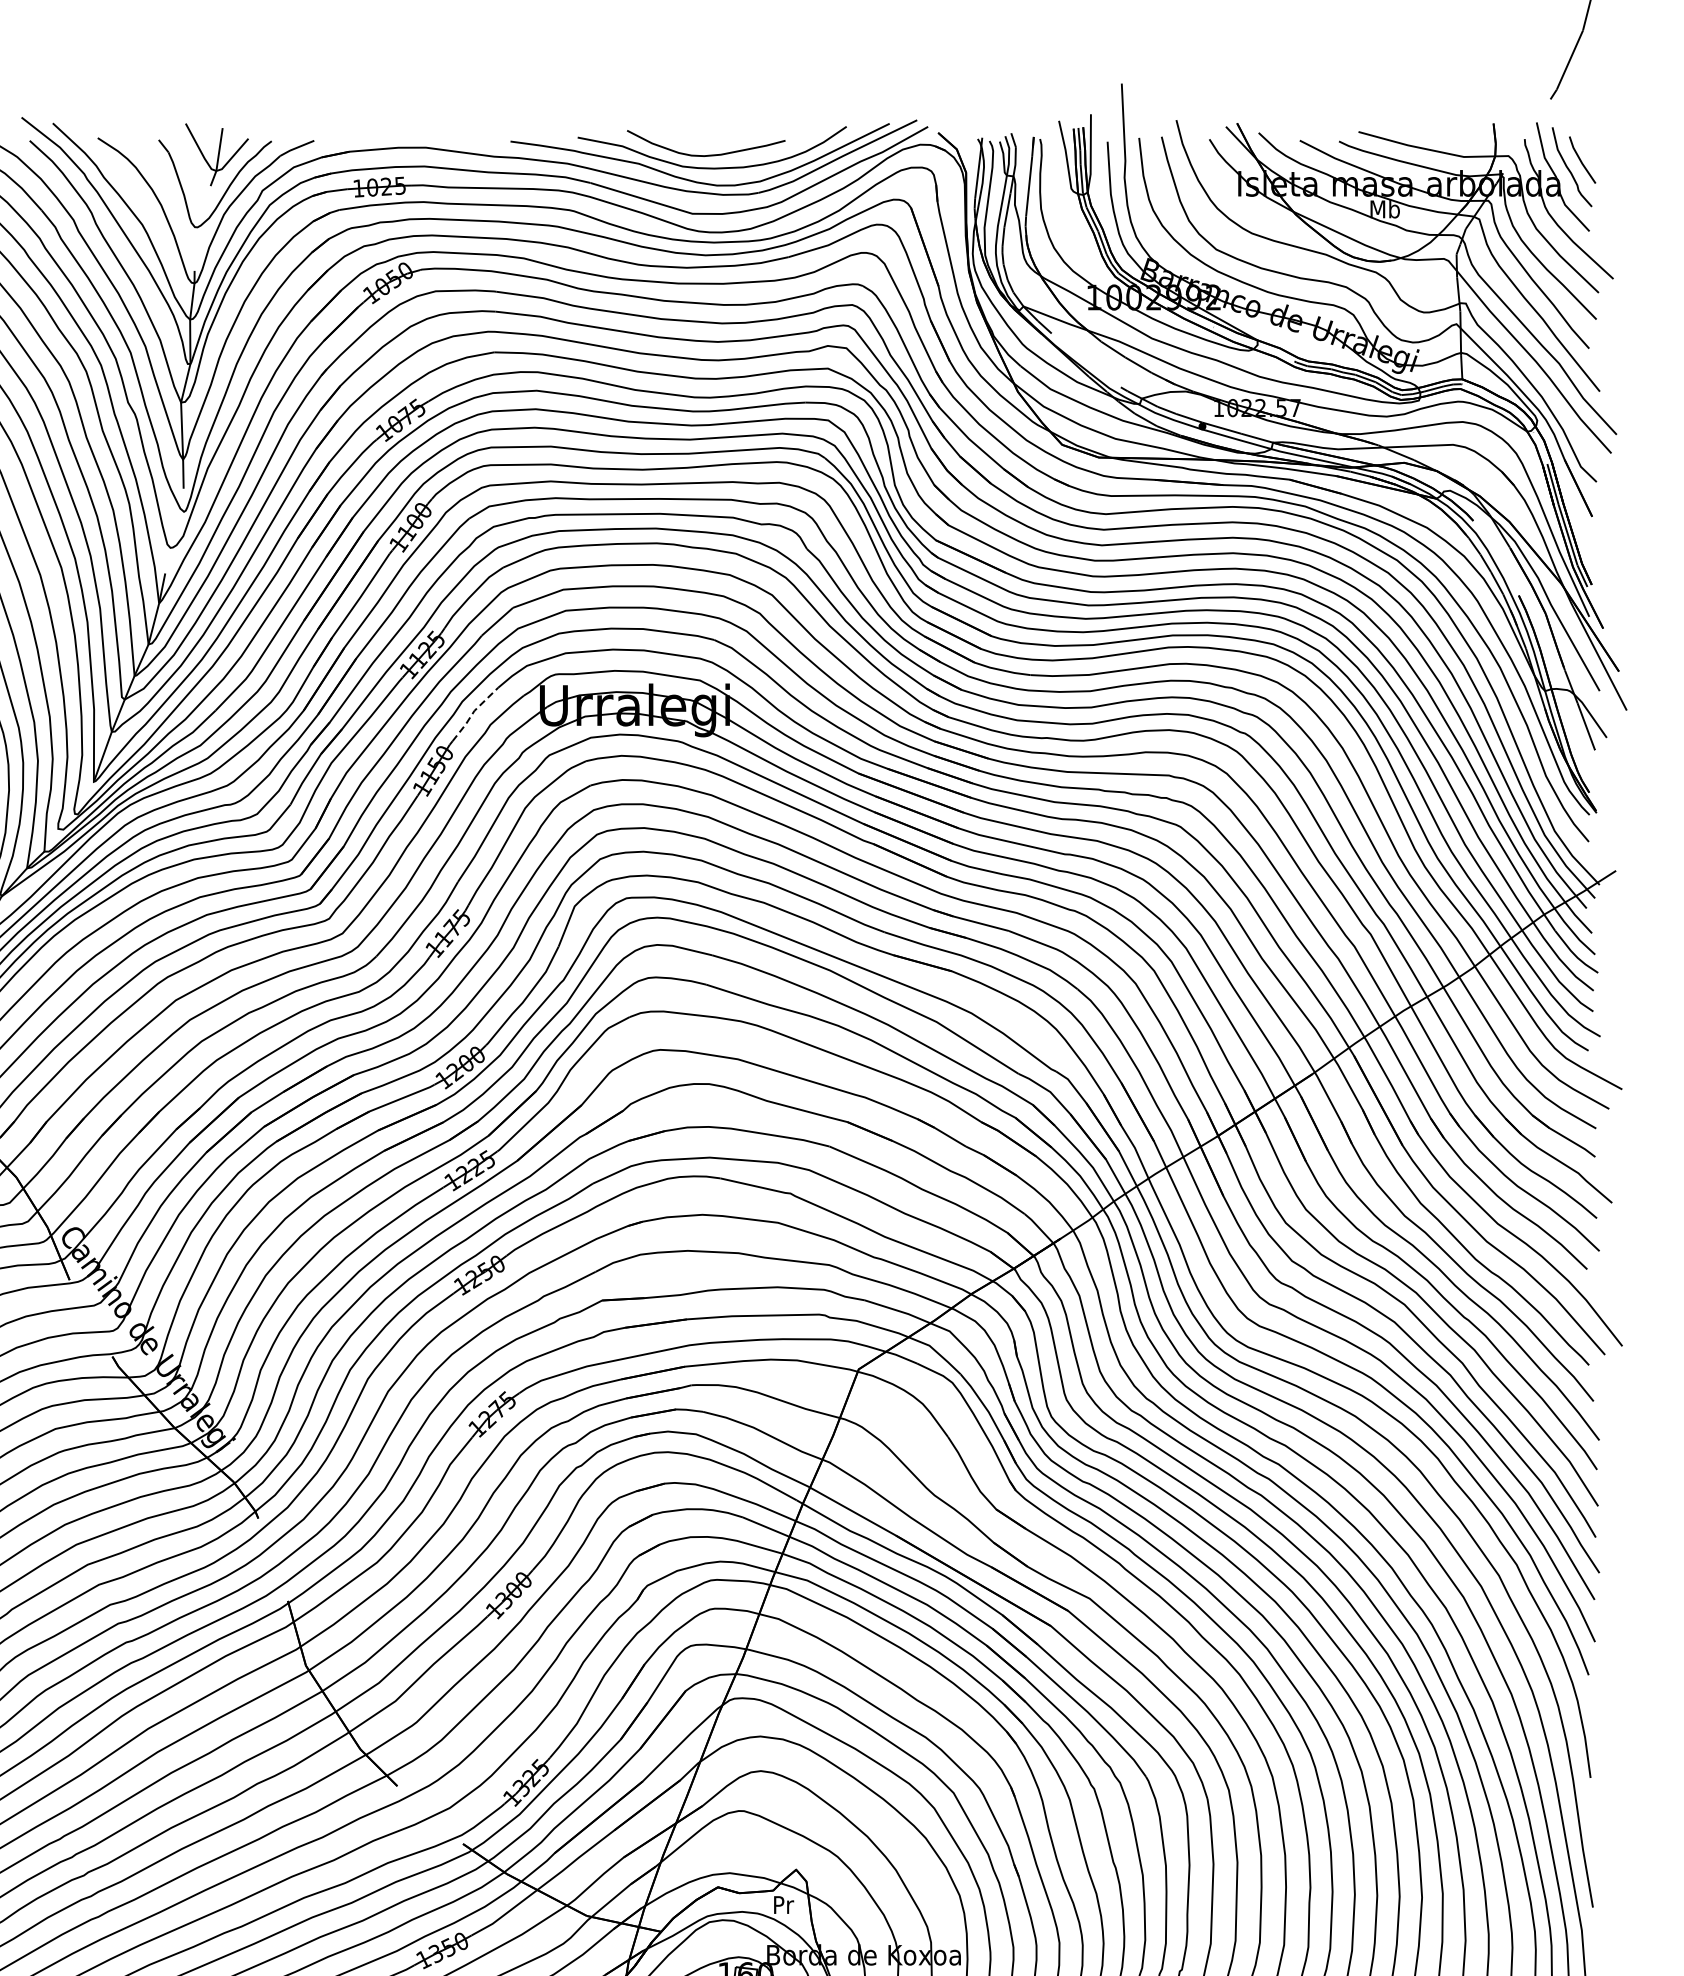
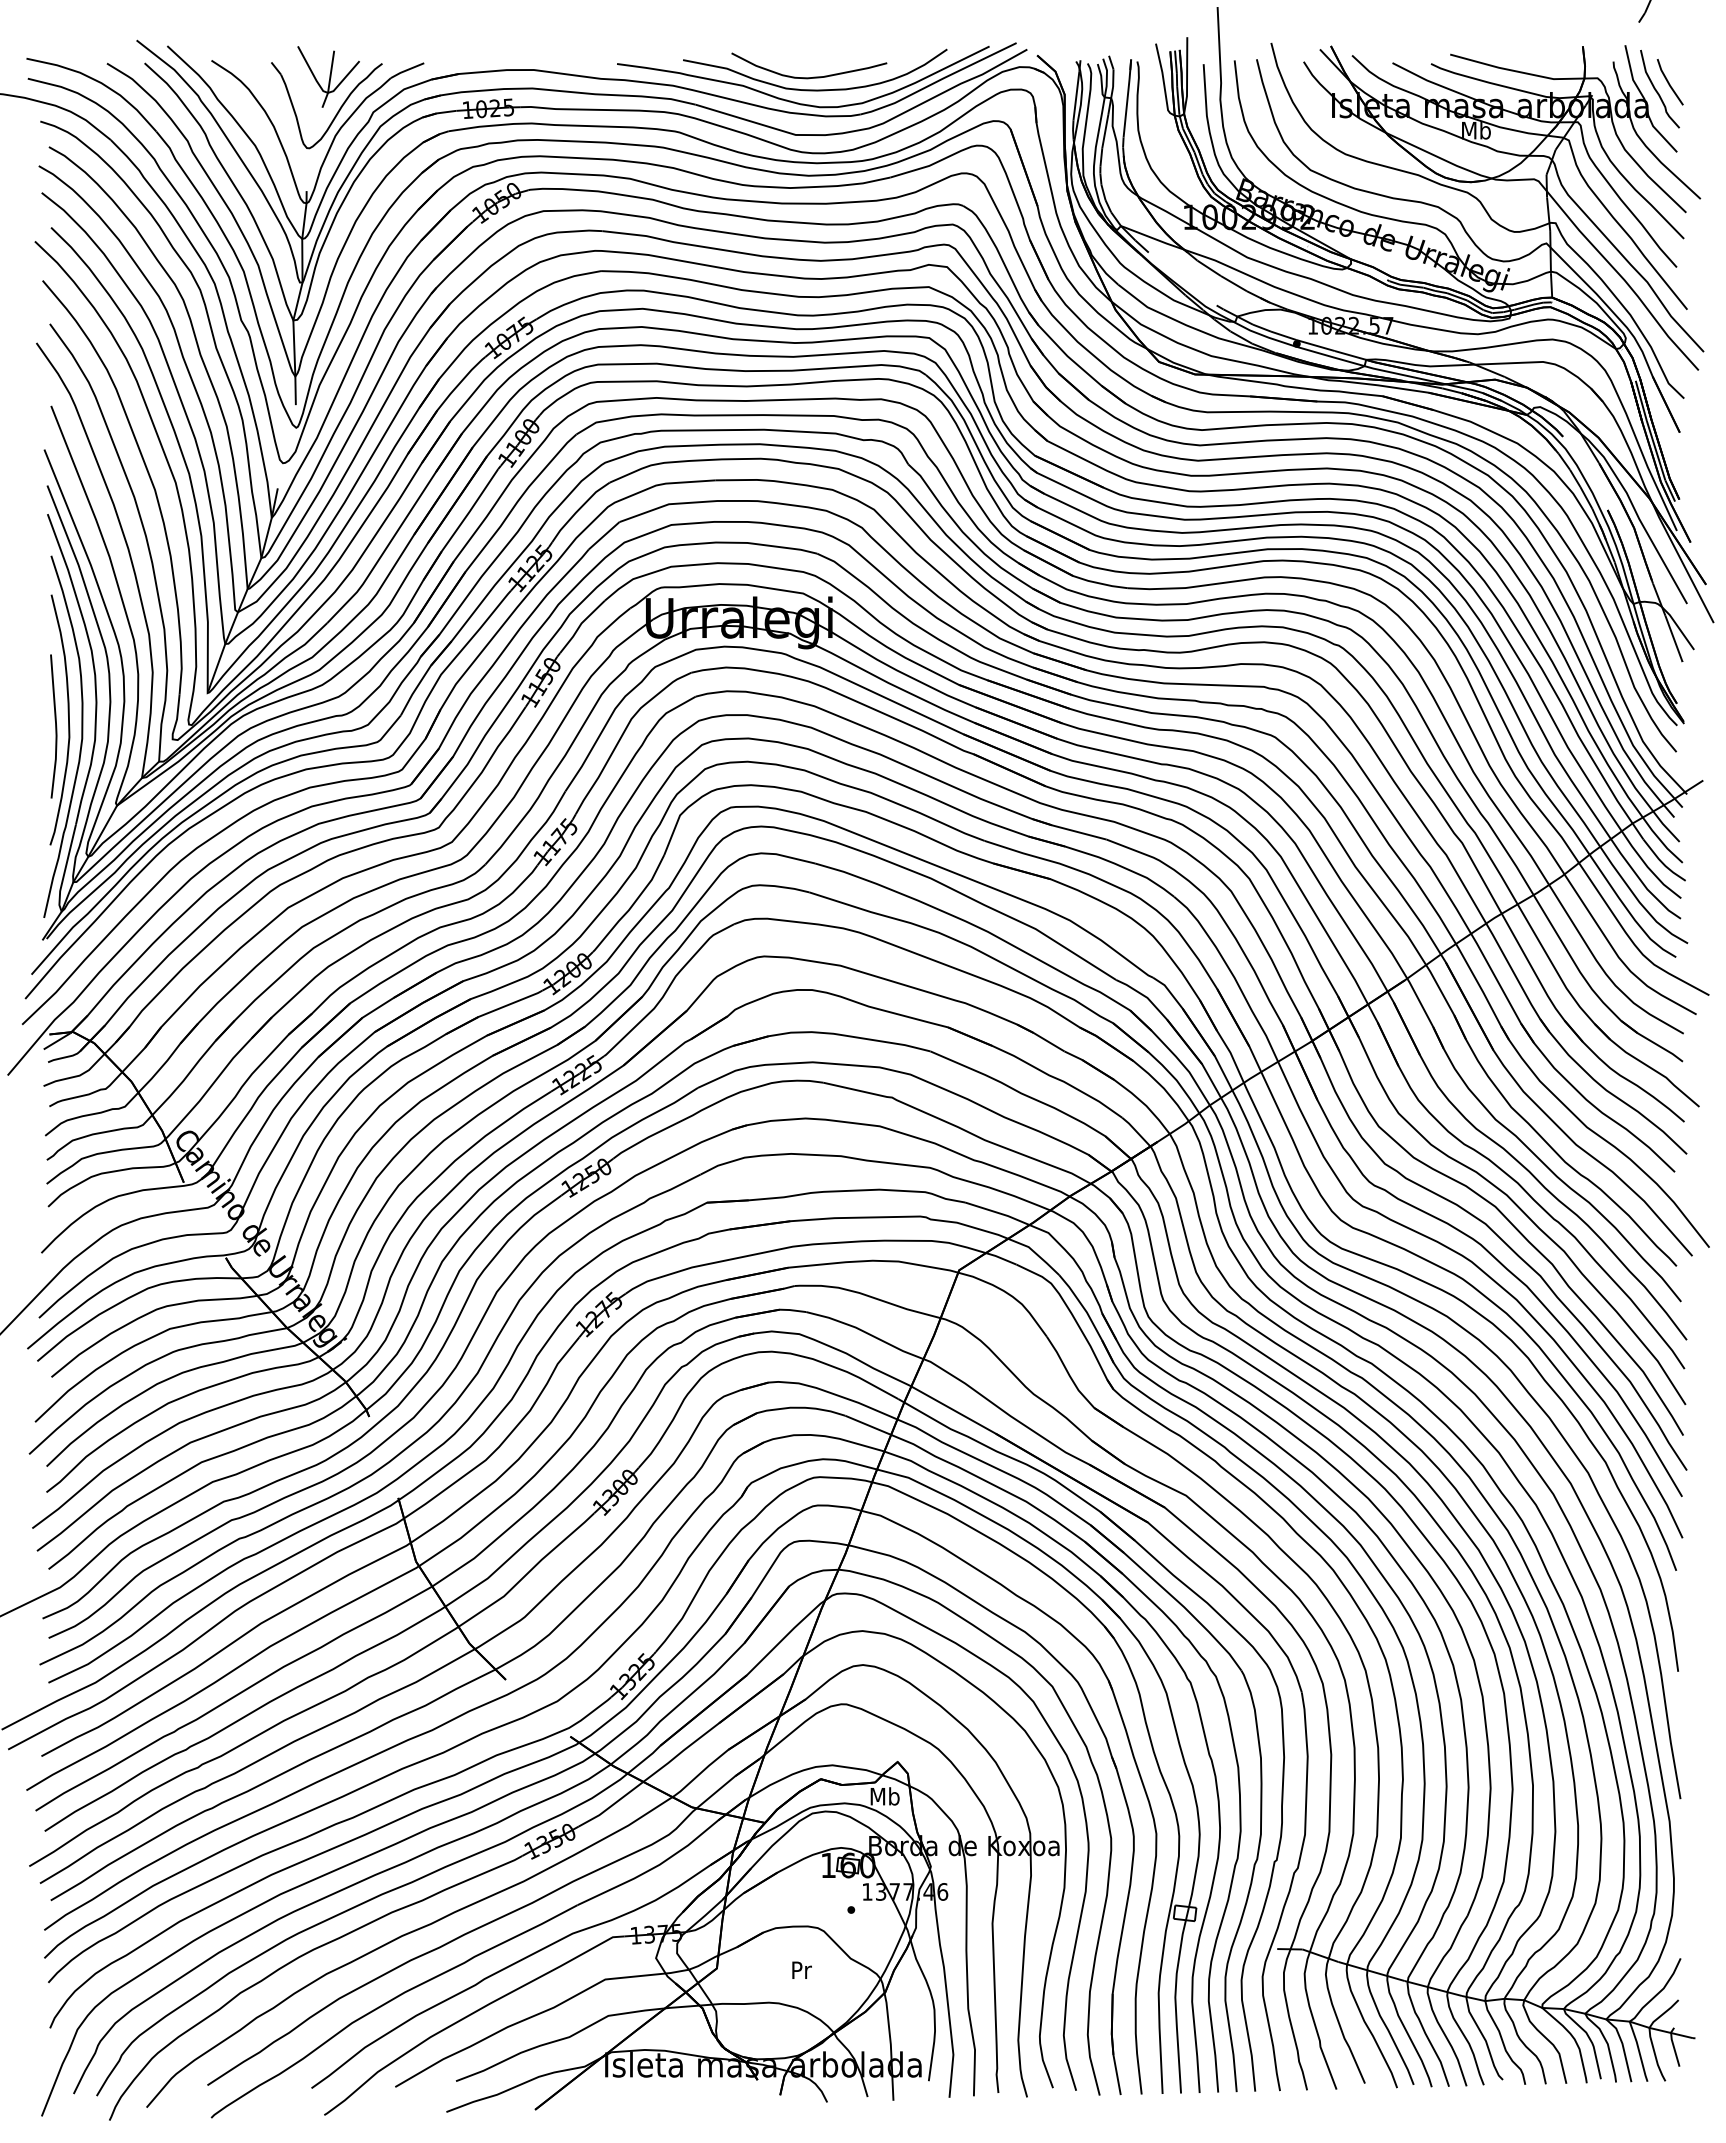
line: (473, 713) -> (580, 625), dashed -> solid
text: (782, 1904) -> (884, 1796), Pr -> Mb

